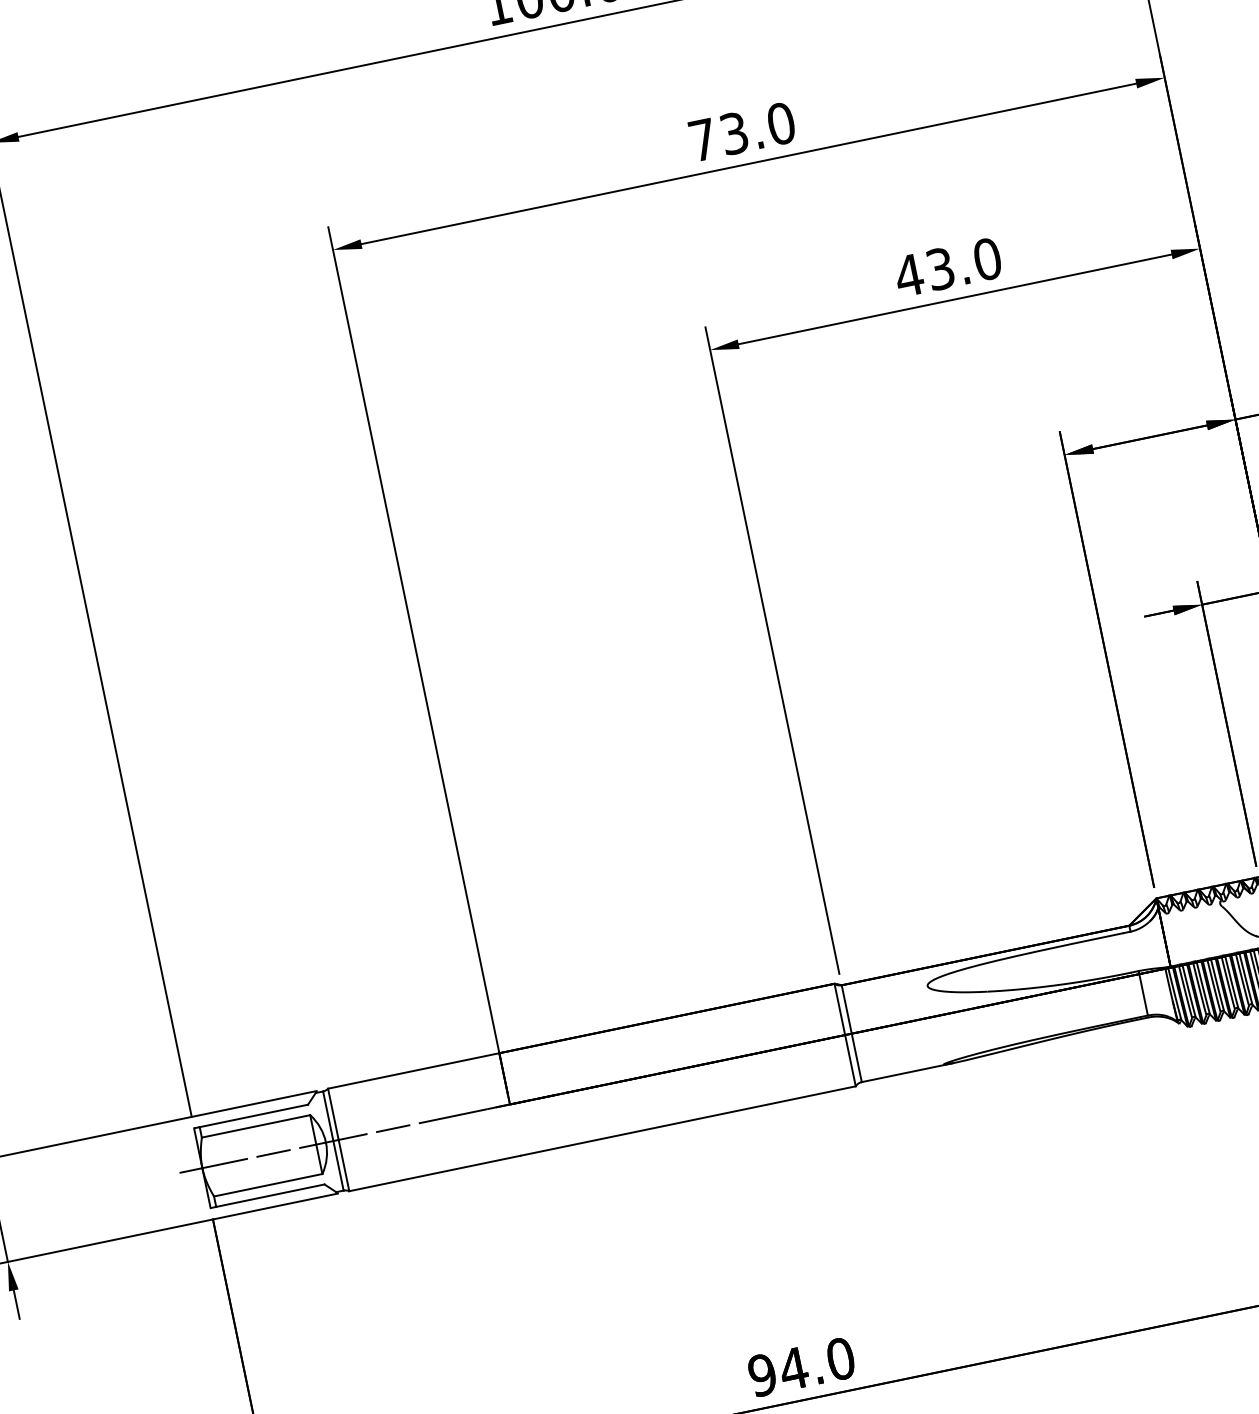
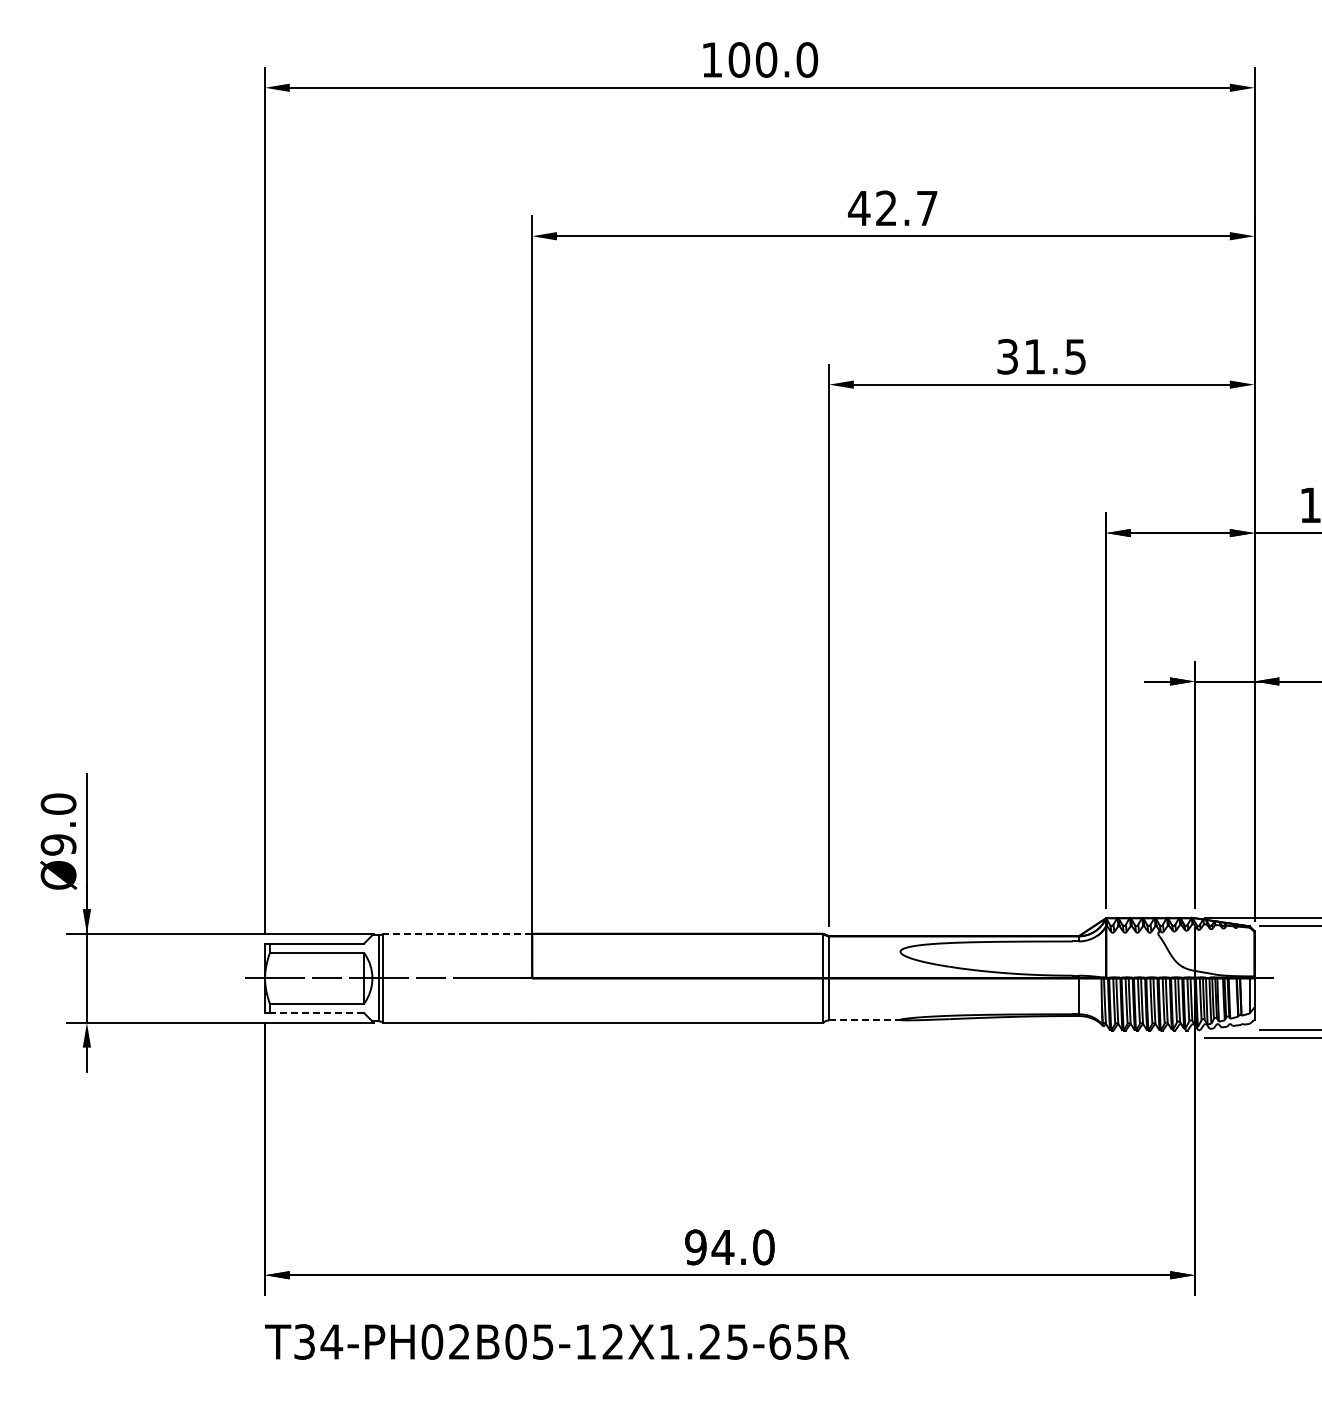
text: (742, 131) -> (893, 208), 73.0 -> 42.7
text: (948, 267) -> (1041, 356), 43.0 -> 31.5
line: (413, 1070) -> (457, 933), solid -> dashed
line: (907, 1072) -> (868, 1020), solid -> dashed
line: (269, 1195) -> (316, 1012), solid -> dashed

